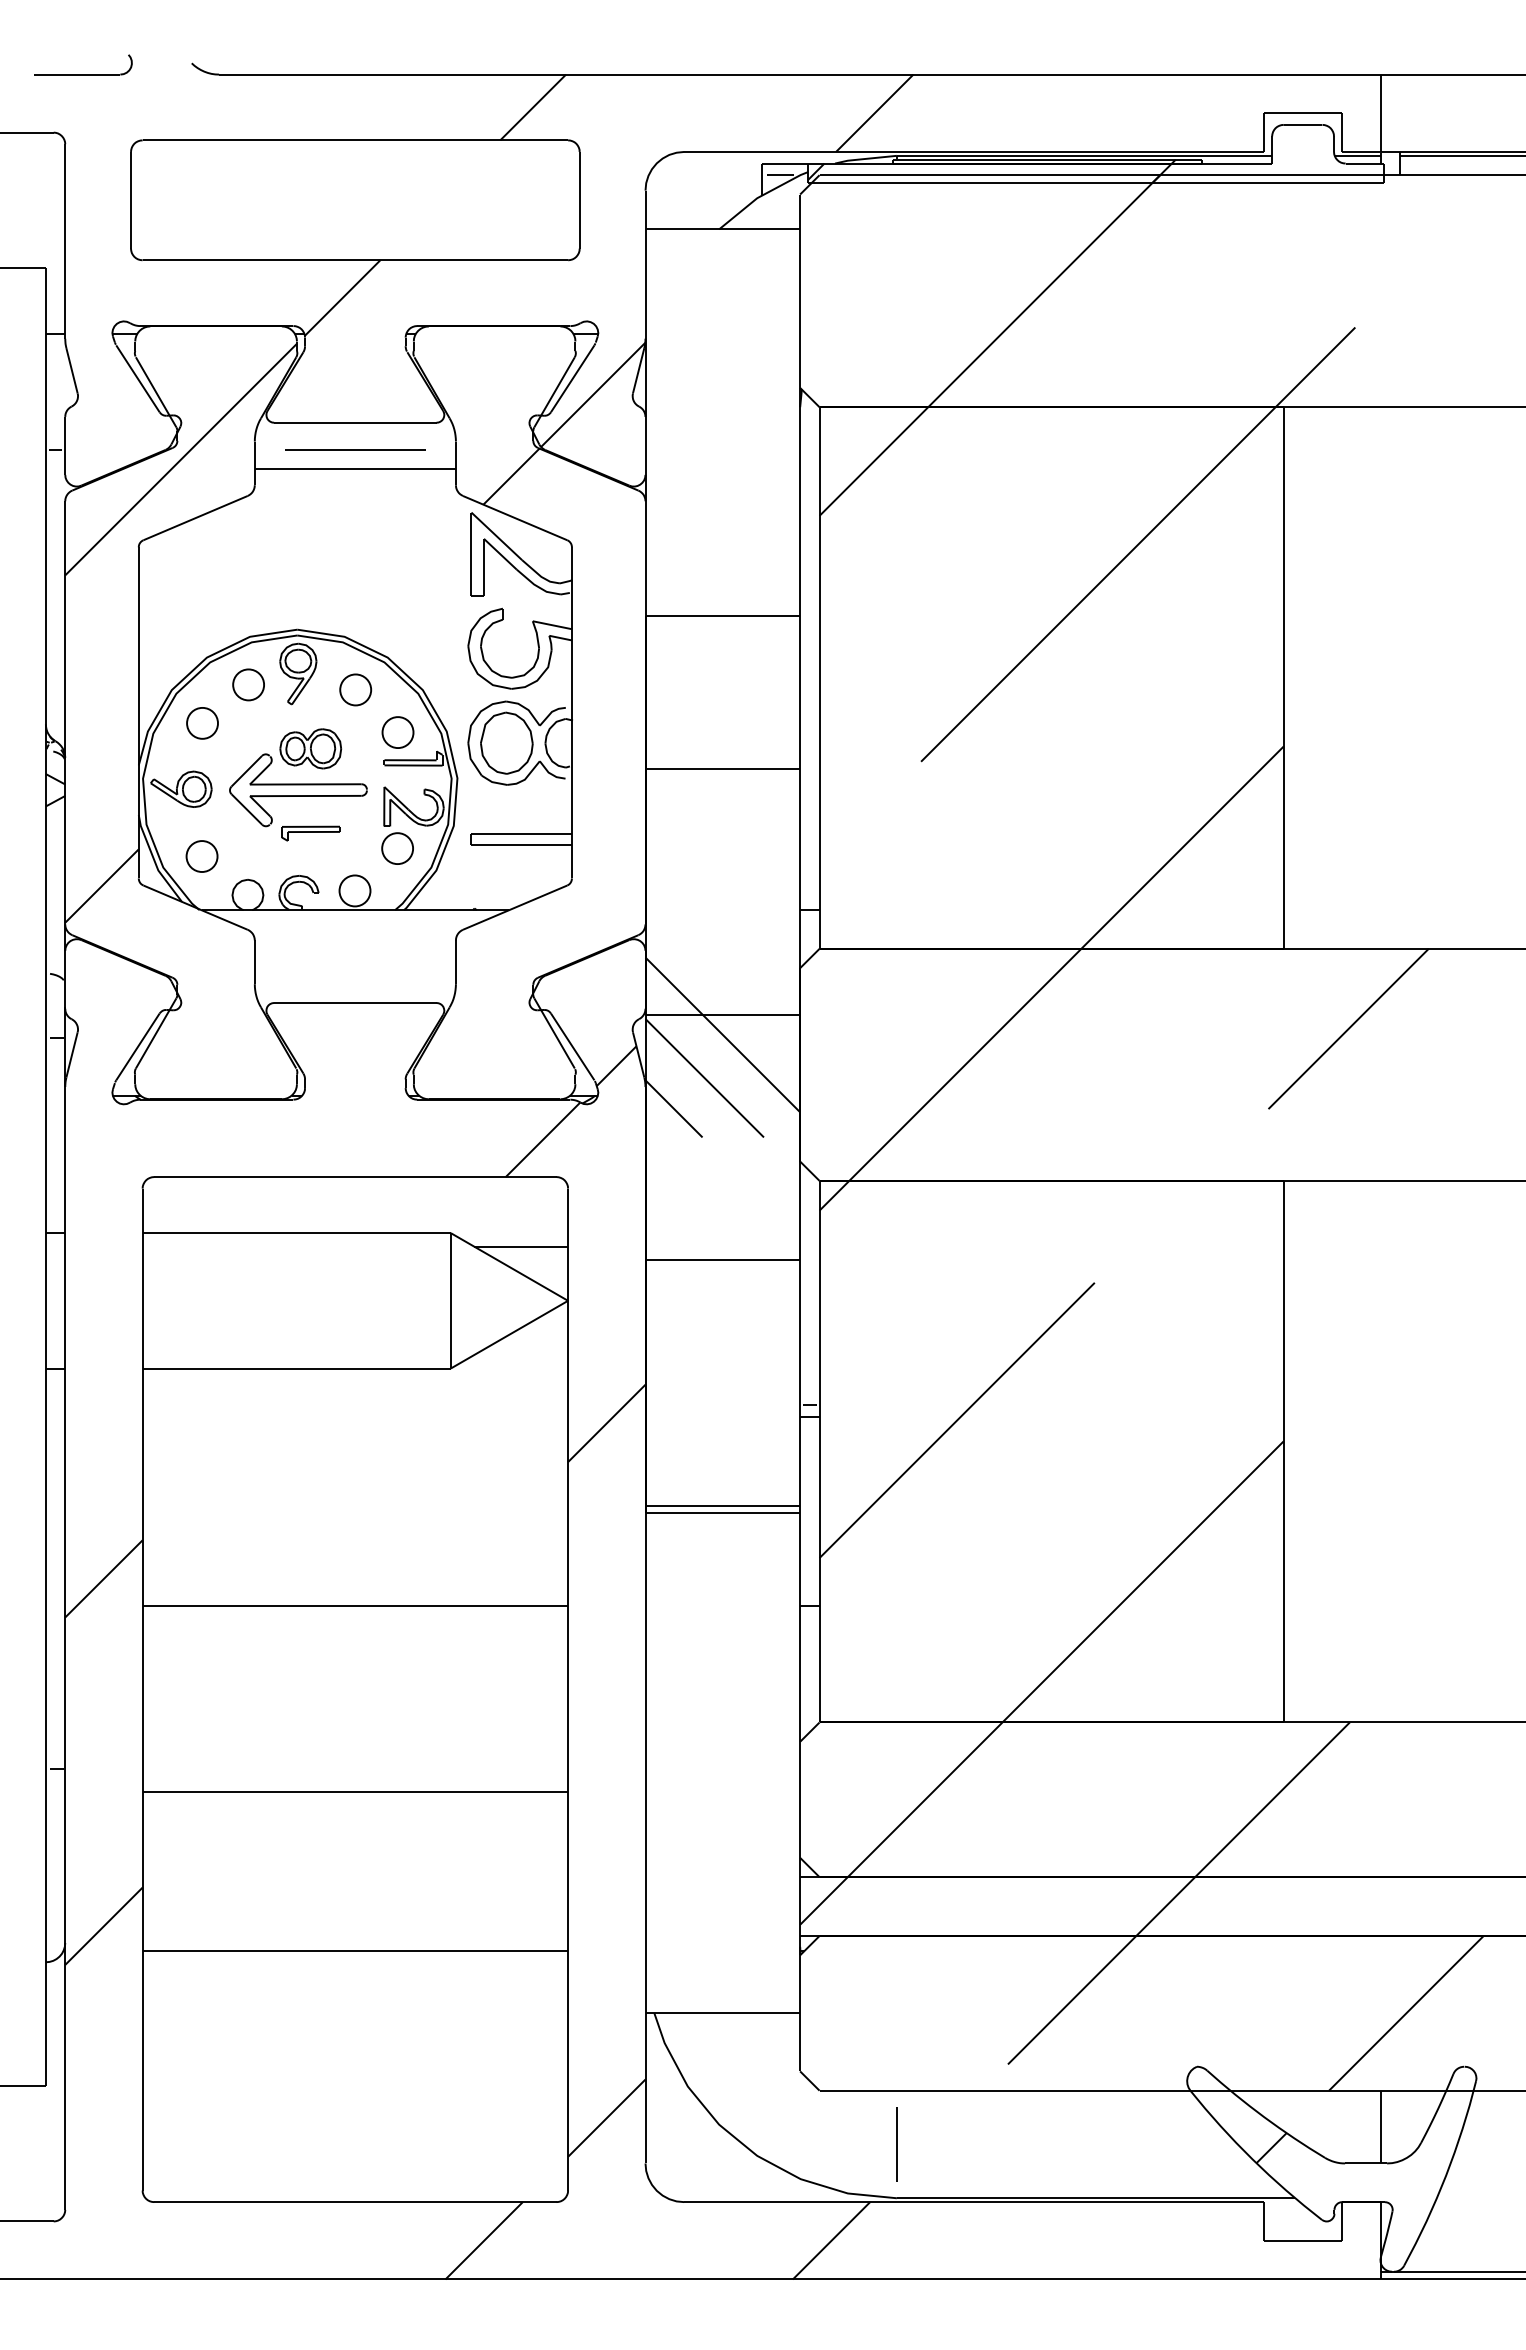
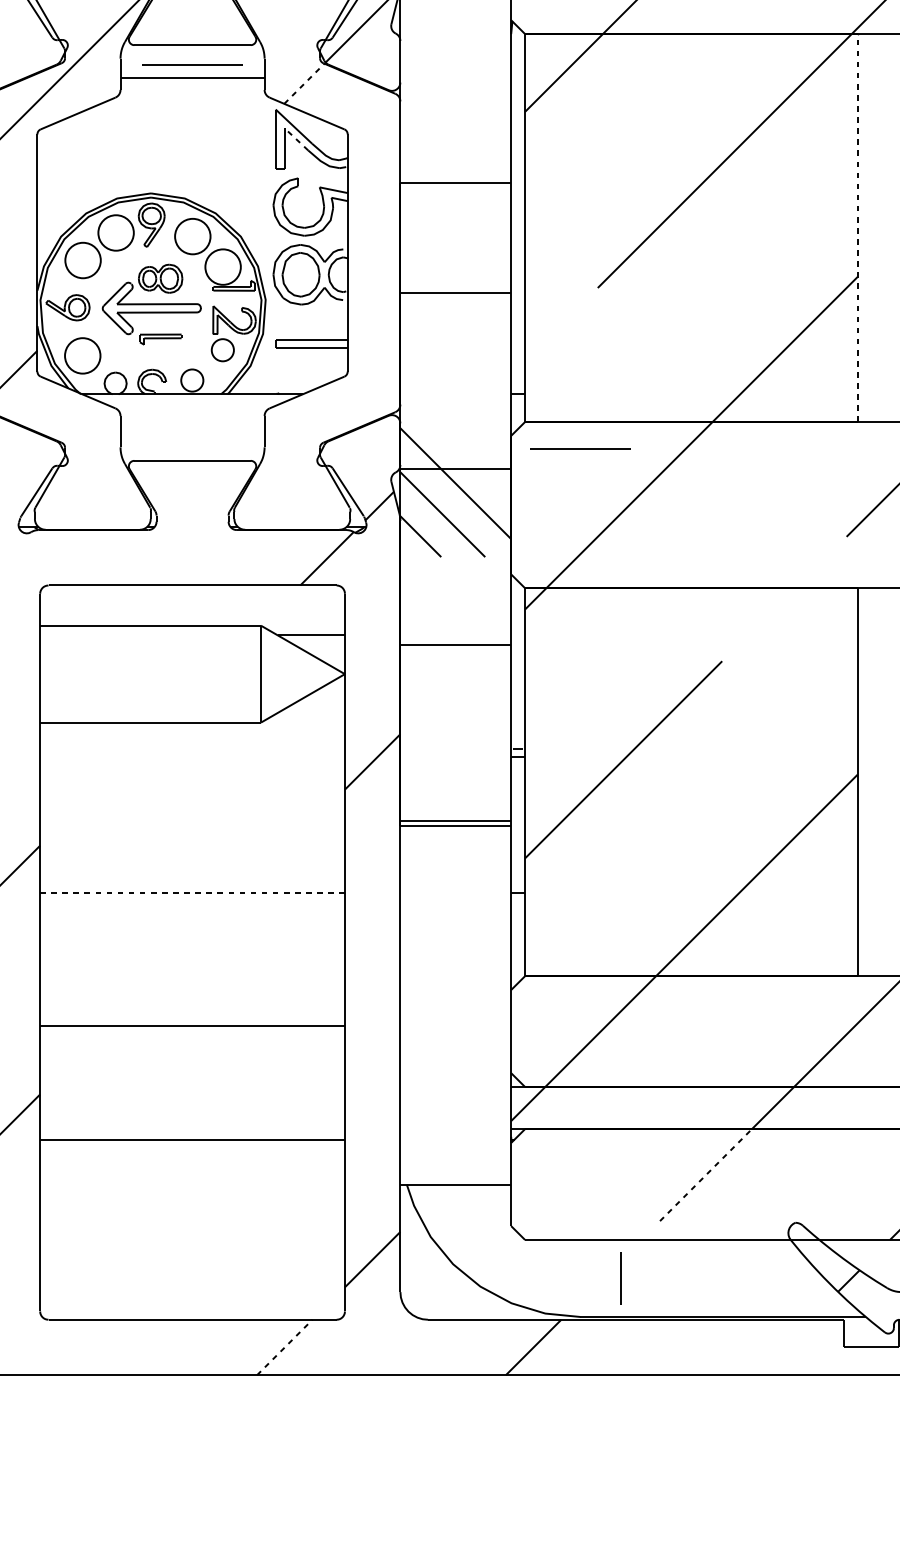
line: (511, 476) -> (304, 83), solid -> dashed
line: (500, 553) -> (296, 138), solid -> dashed
line: (1283, 678) -> (857, 228), solid -> dashed
circle: (248, 684) -> (116, 232), size x1.6
circle: (355, 689) -> (192, 236), size x1.6
circle: (202, 722) -> (83, 259), size x1.6
circle: (397, 732) -> (222, 267), size x1.6
circle: (201, 856) -> (82, 355), size x1.6
line: (897, 985) -> (580, 448), added
line: (355, 1606) -> (192, 893), solid -> dashed
line: (1072, 2000) -> (706, 1175), solid -> dashed
line: (896, 2144) -> (621, 1278), moved
line: (484, 2240) -> (285, 1347), solid -> dashed

